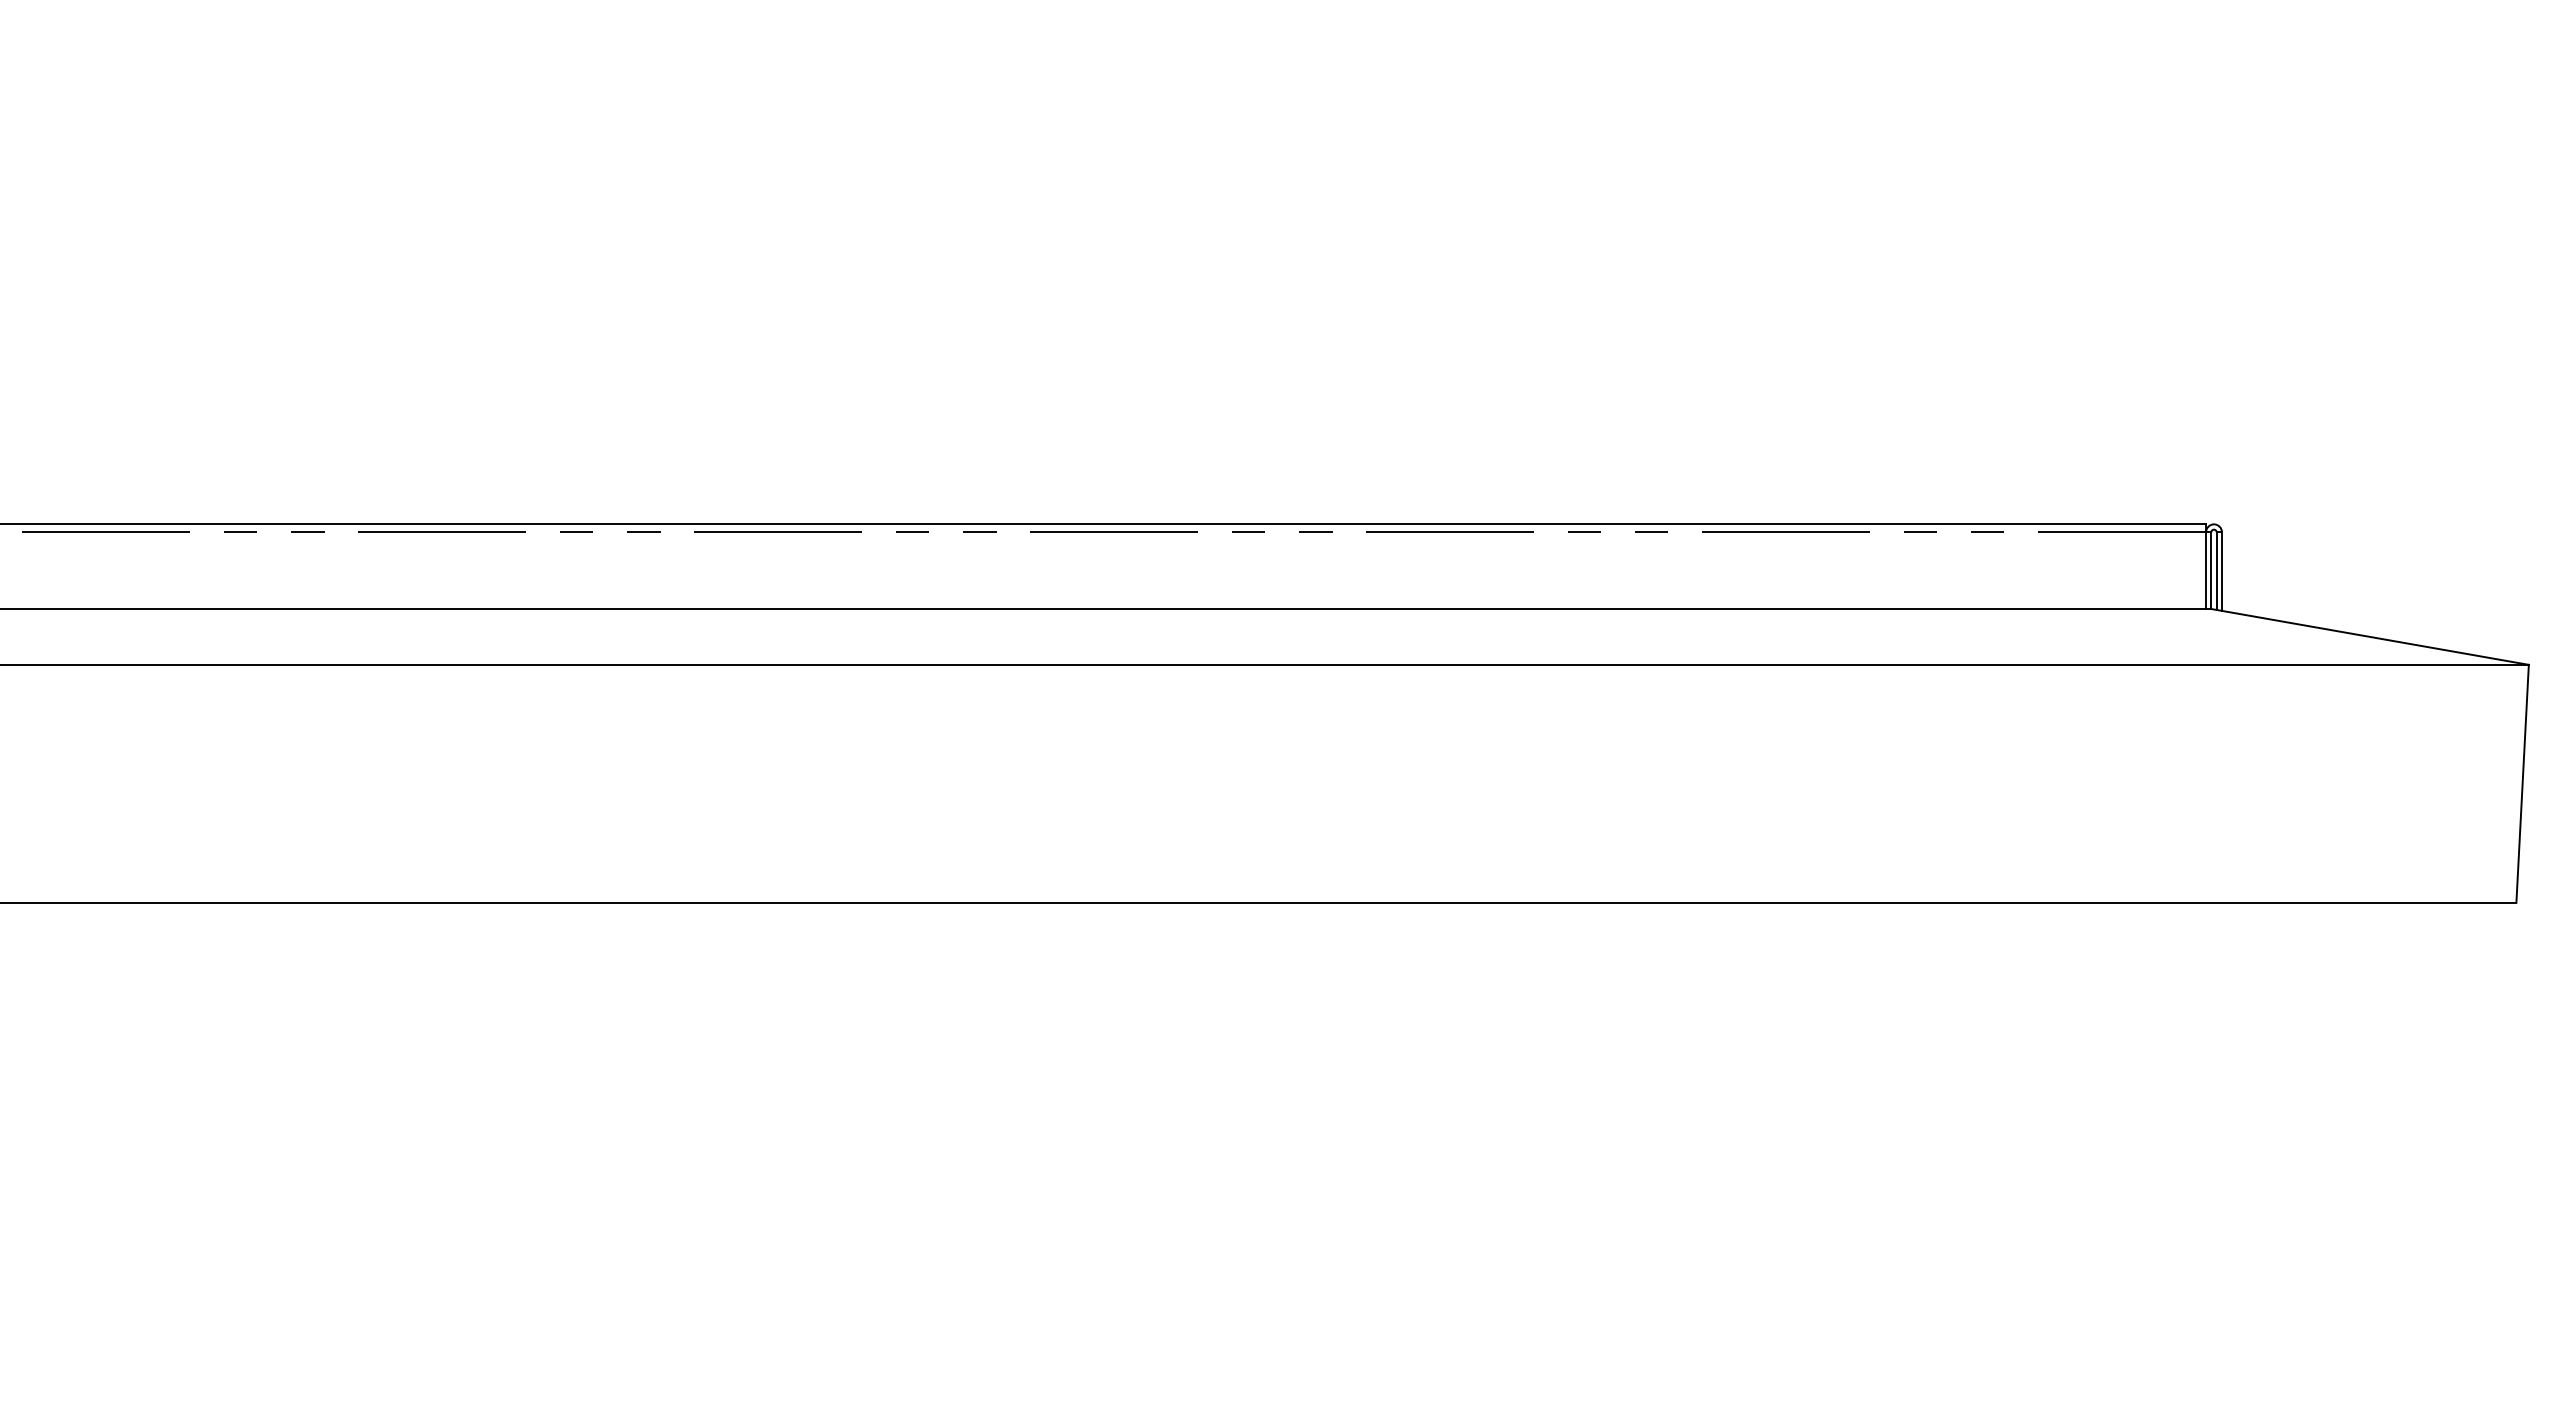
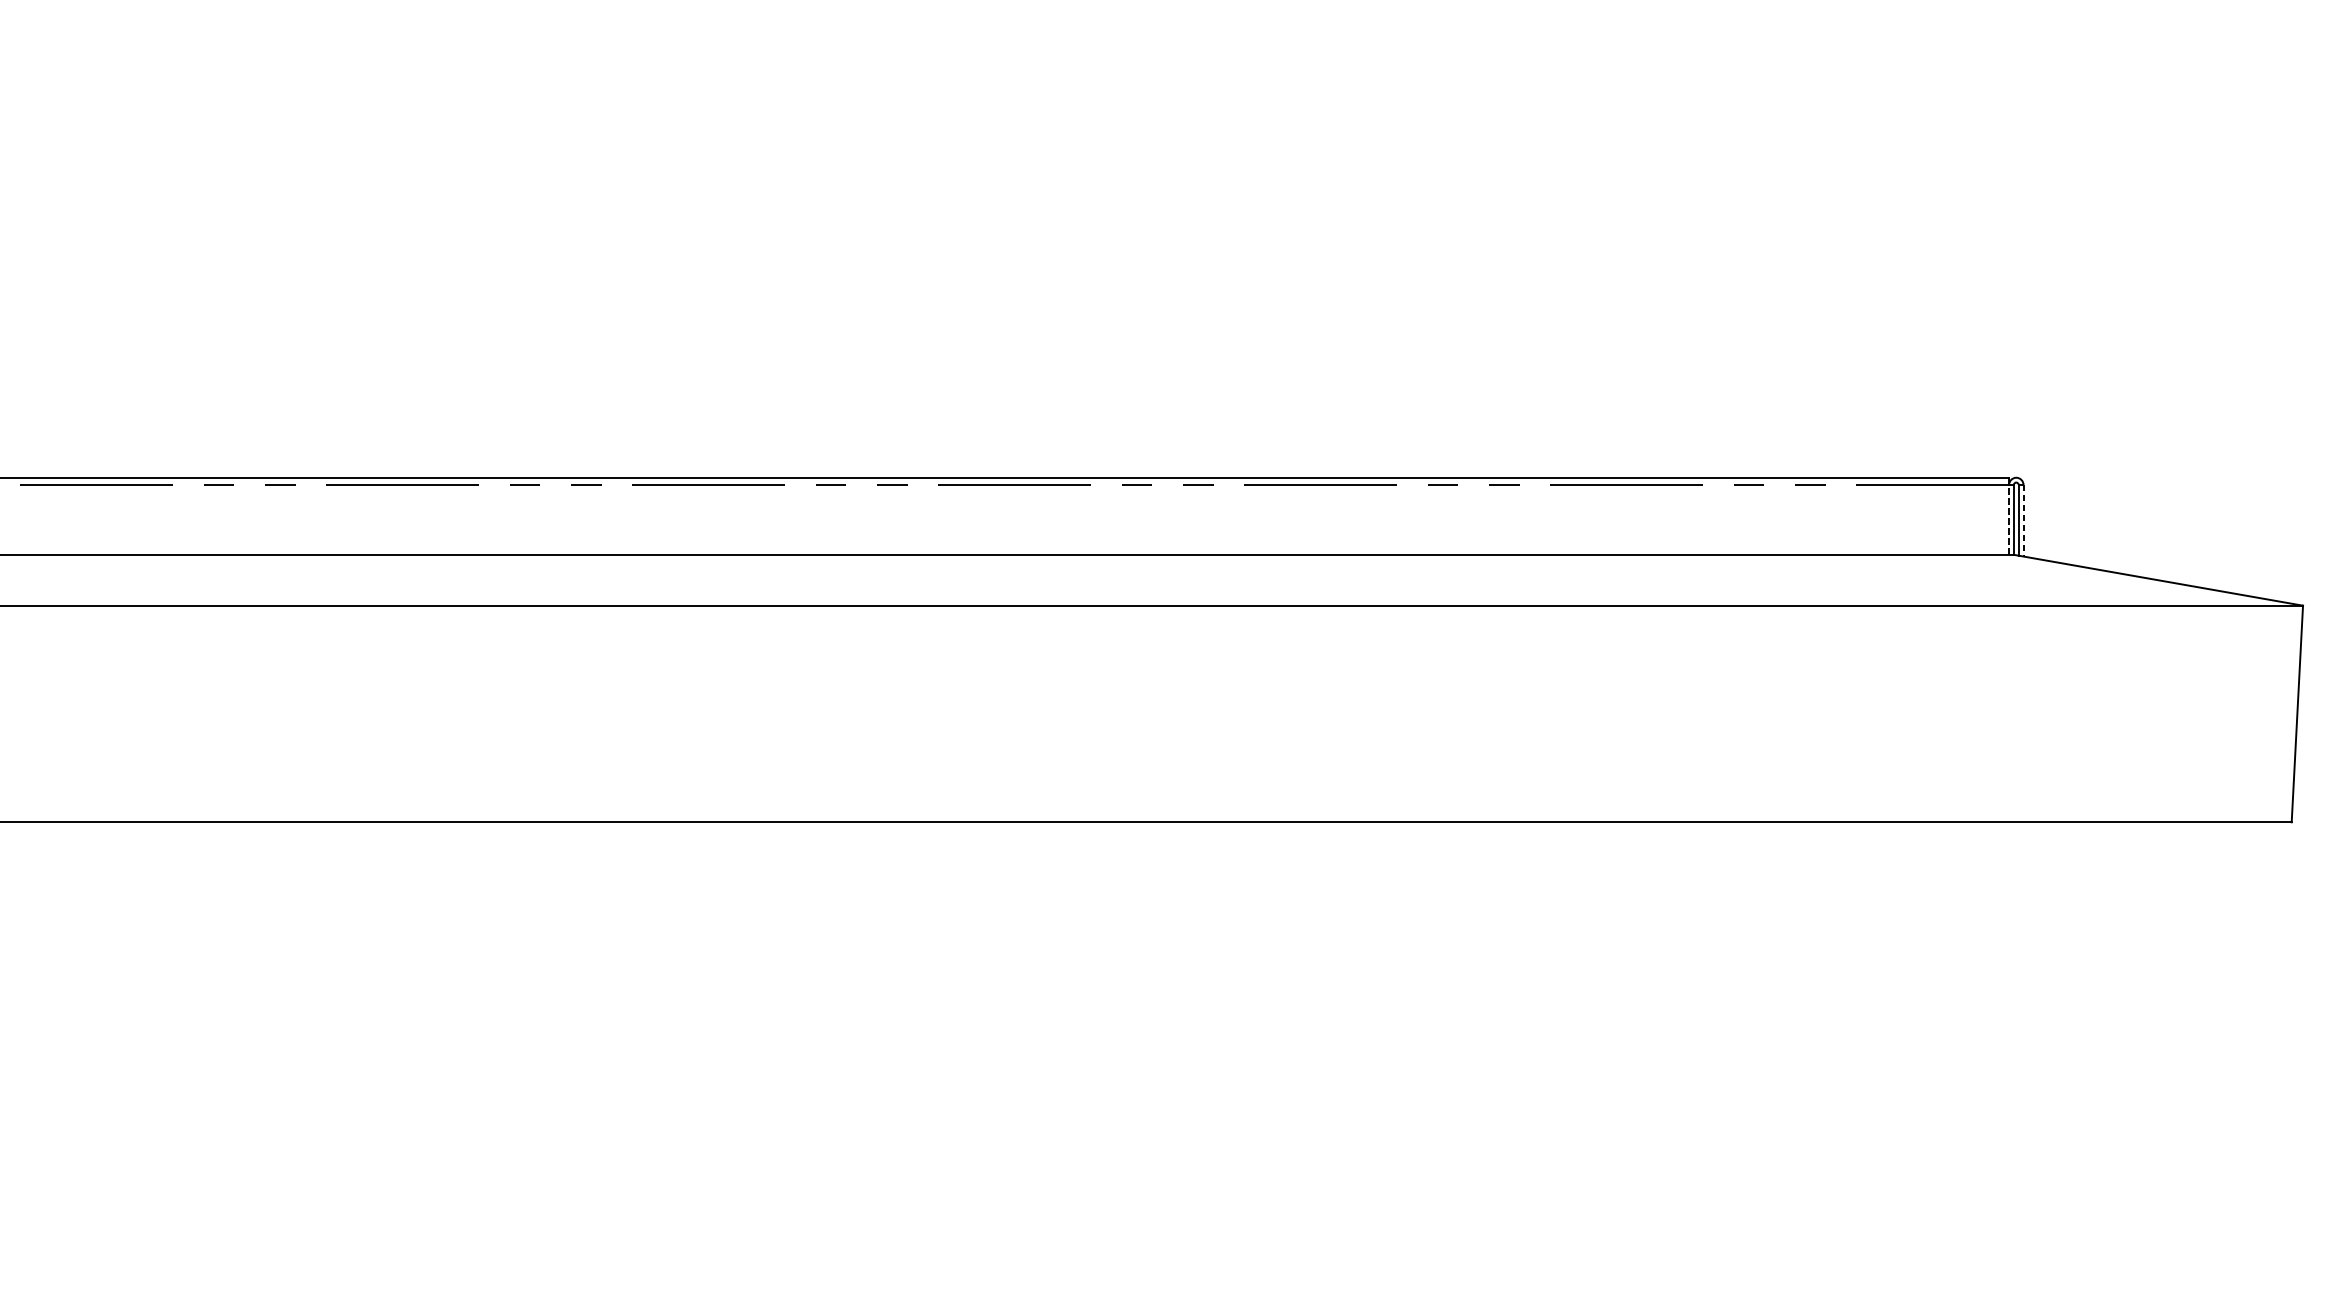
line: (2206, 570) -> (2009, 519), solid -> dashed
line: (2221, 572) -> (2023, 521), solid -> dashed

